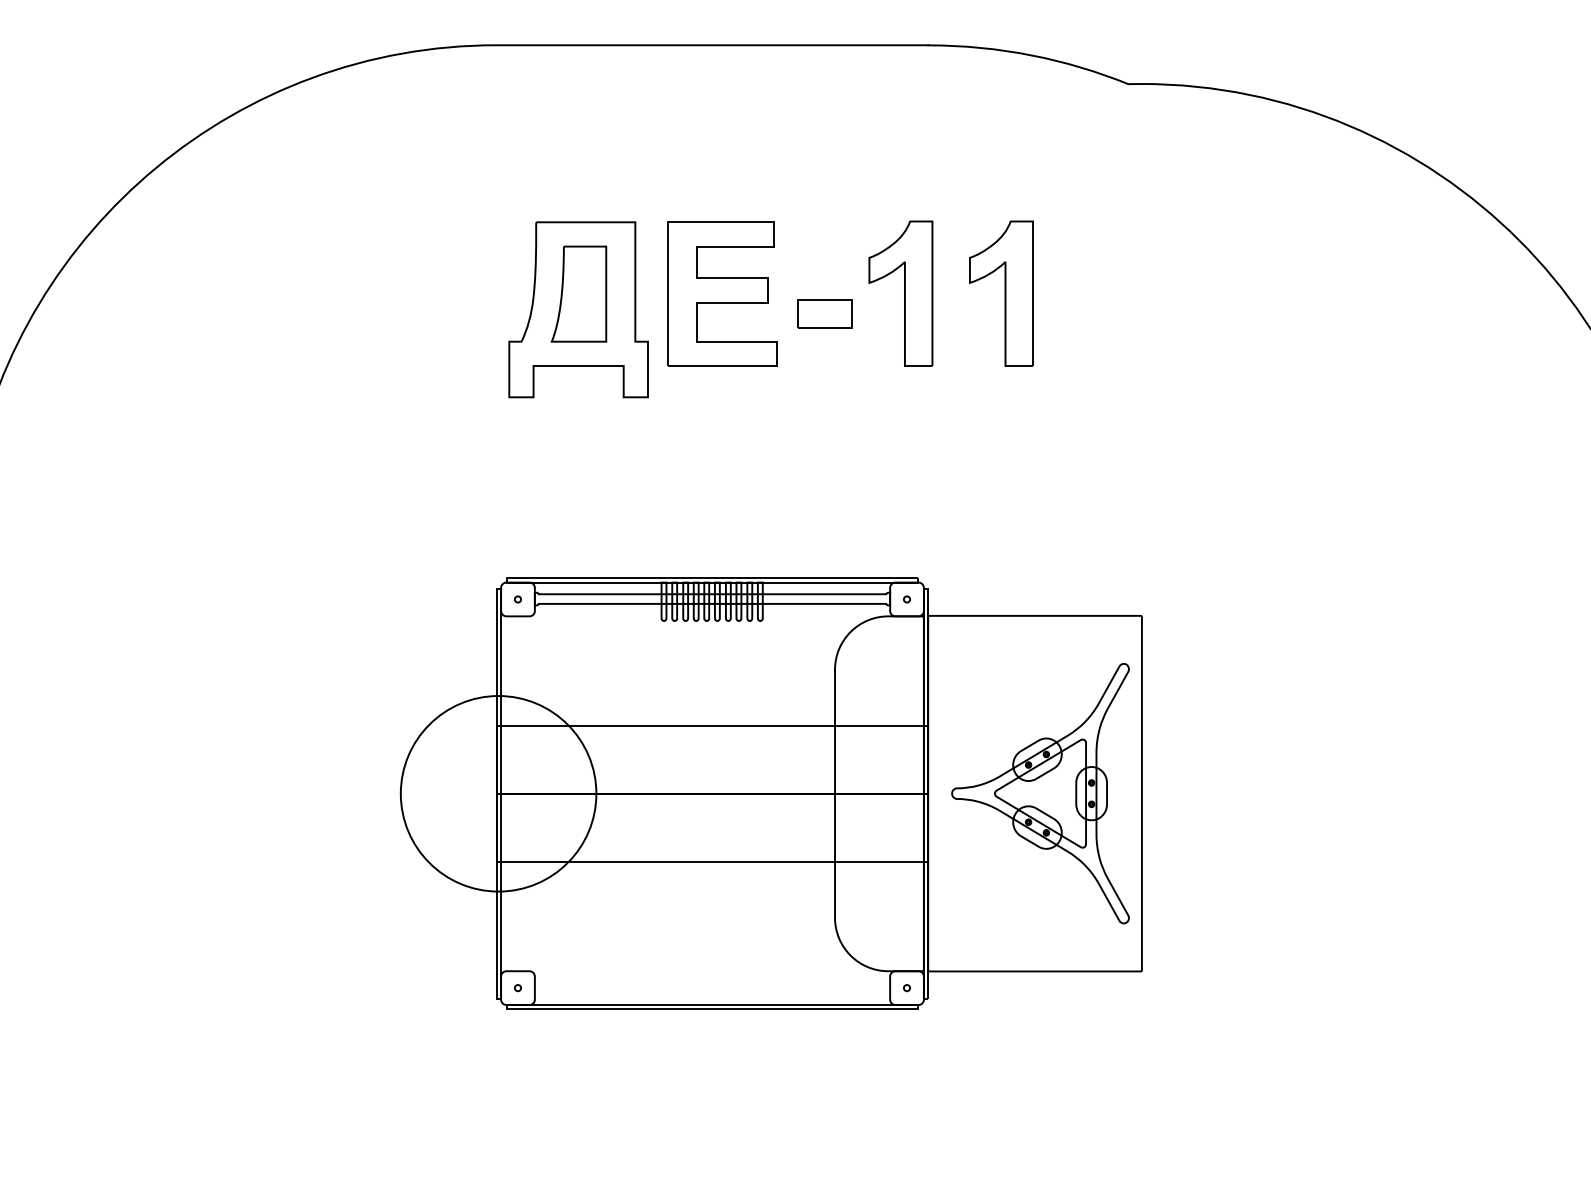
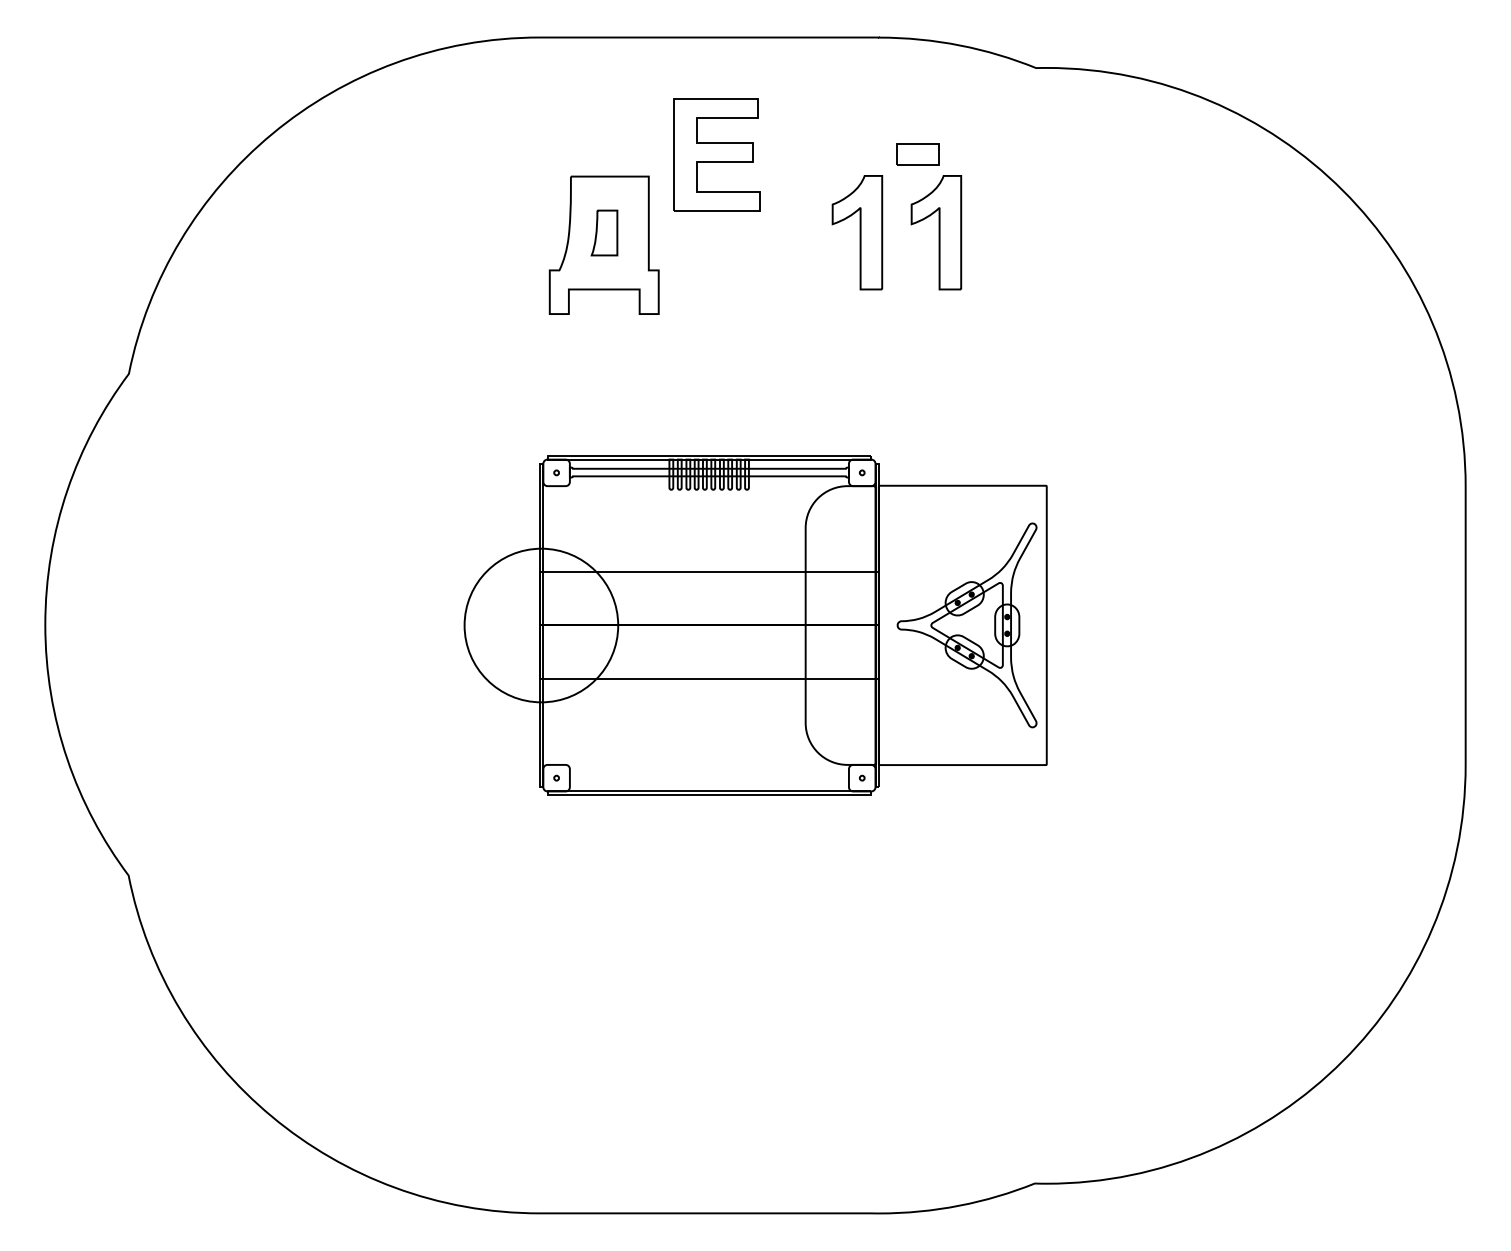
part: (578, 293) -> (604, 232), size x0.6
part: (721, 293) -> (716, 154), moved
part: (824, 313) -> (917, 154), moved

